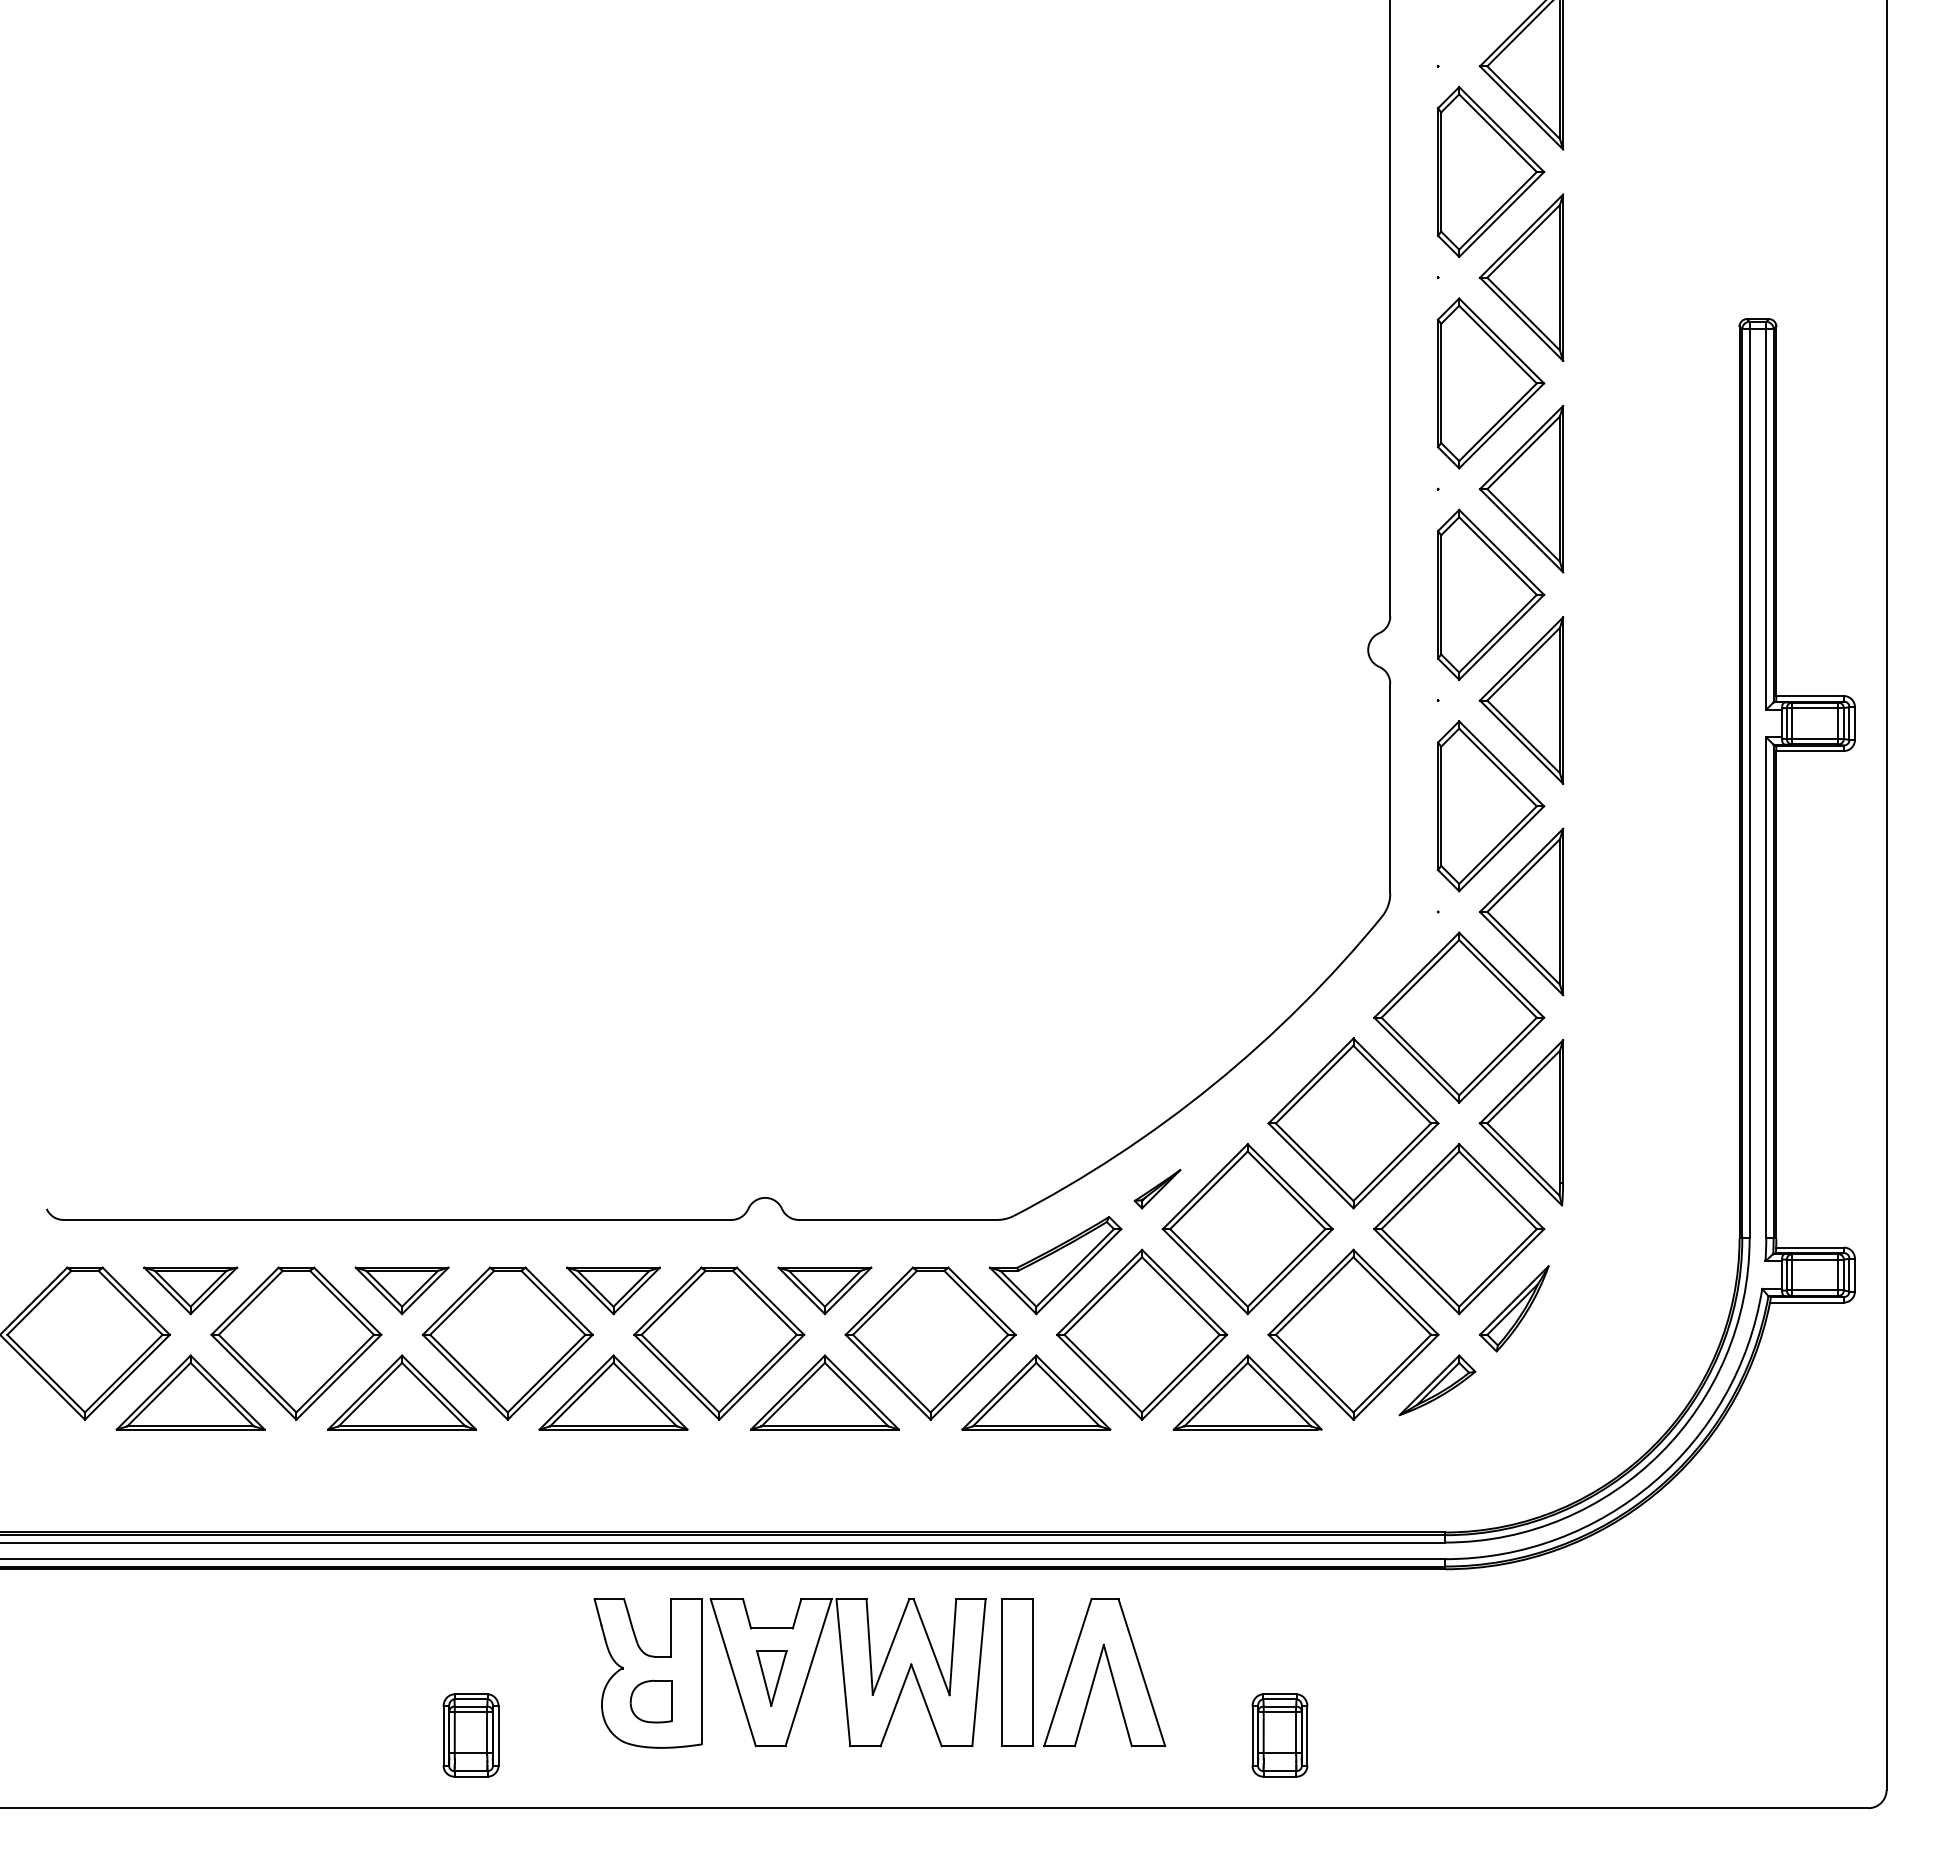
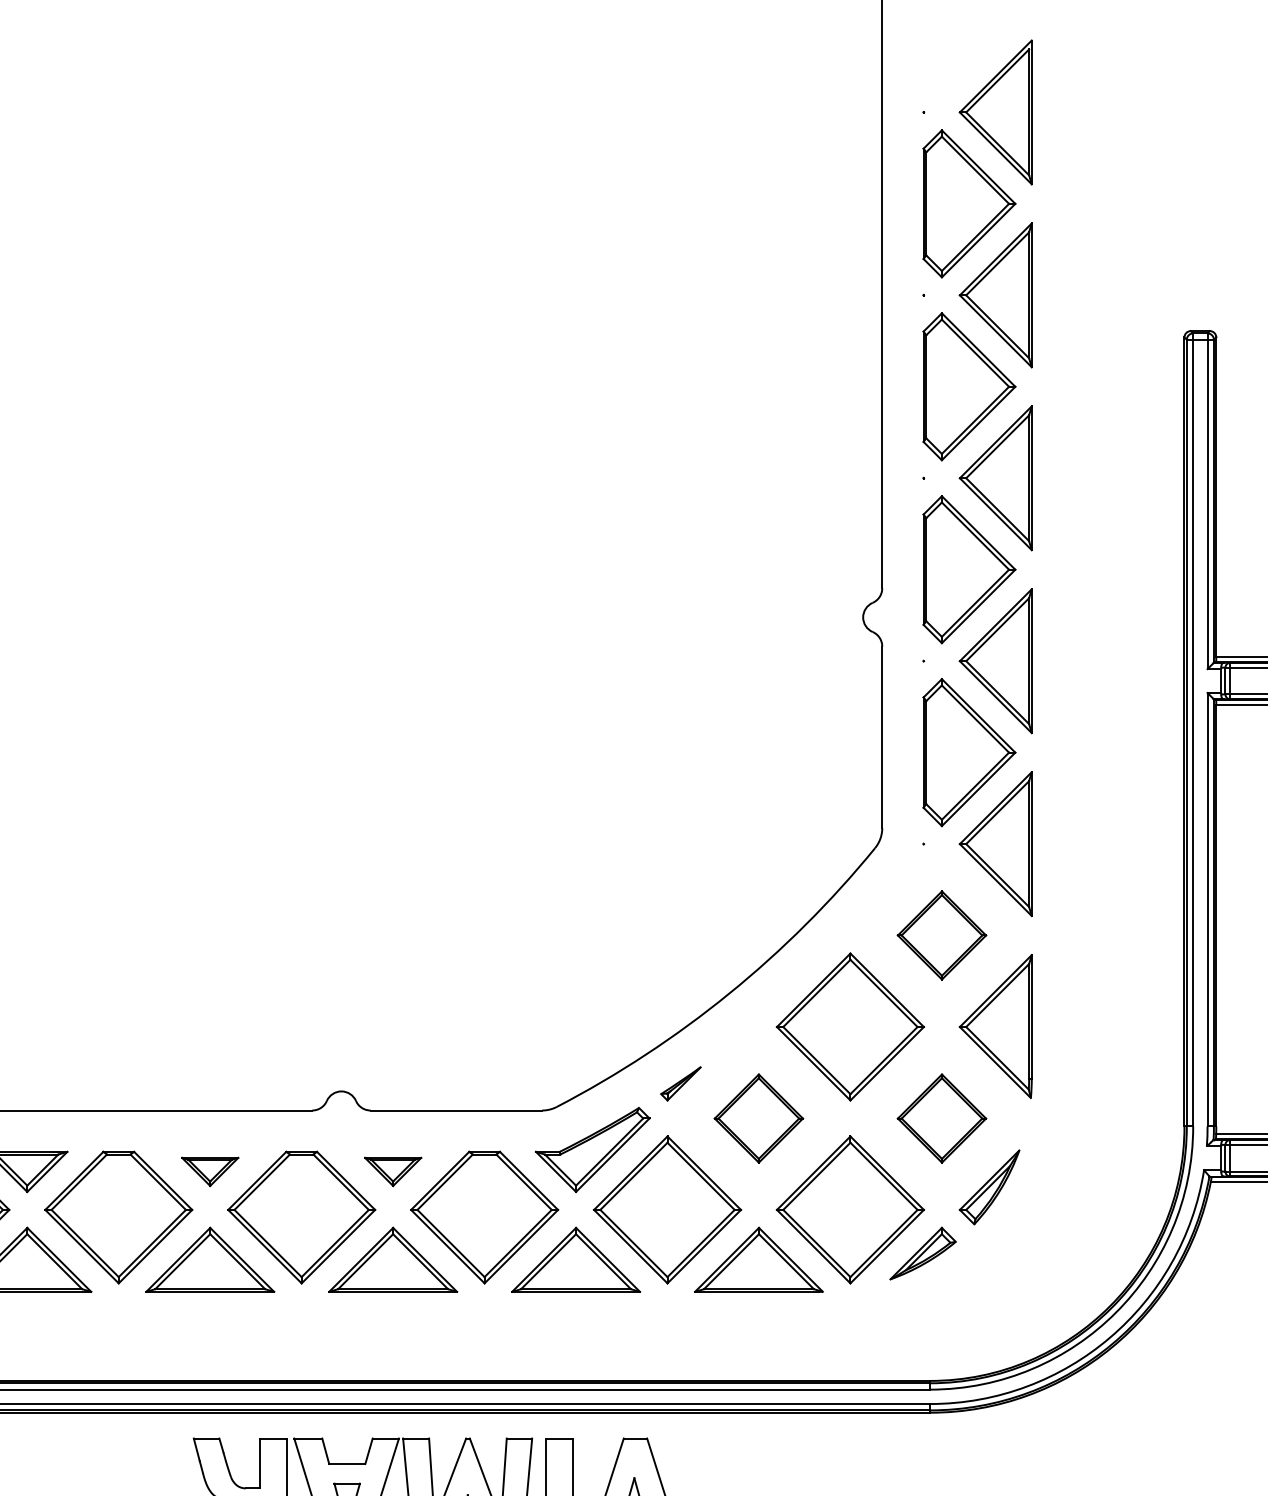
part: (1459, 1017) -> (942, 935), size x0.6
part: (1247, 1229) -> (758, 1118), size x0.6
part: (1459, 1229) -> (942, 1118), size x0.6
part: (613, 1290) -> (210, 1171), size x0.7
part: (824, 1290) -> (392, 1171), size x0.7

